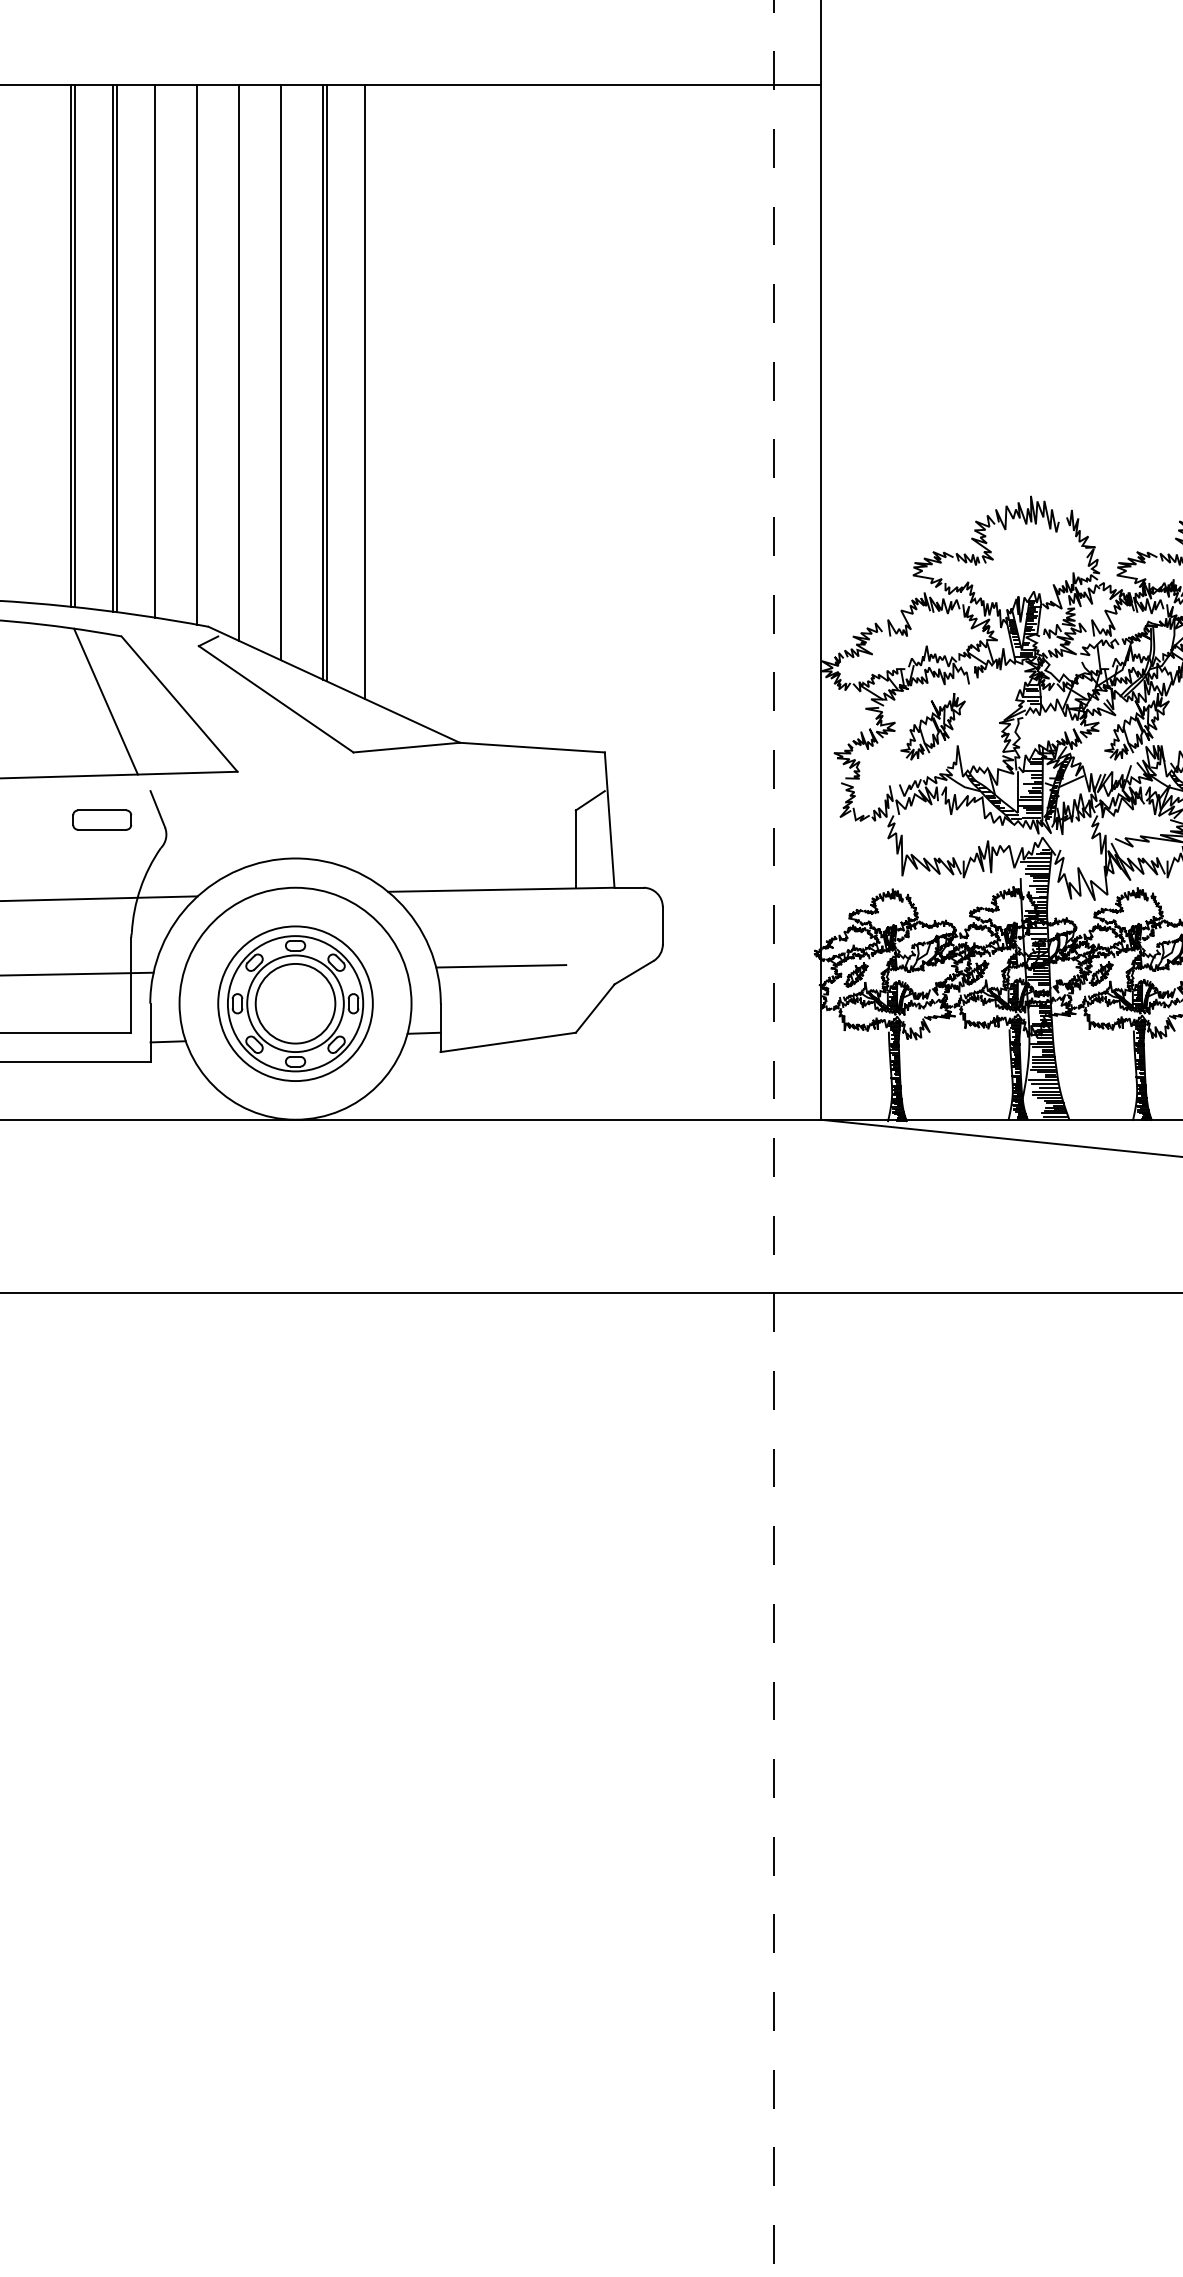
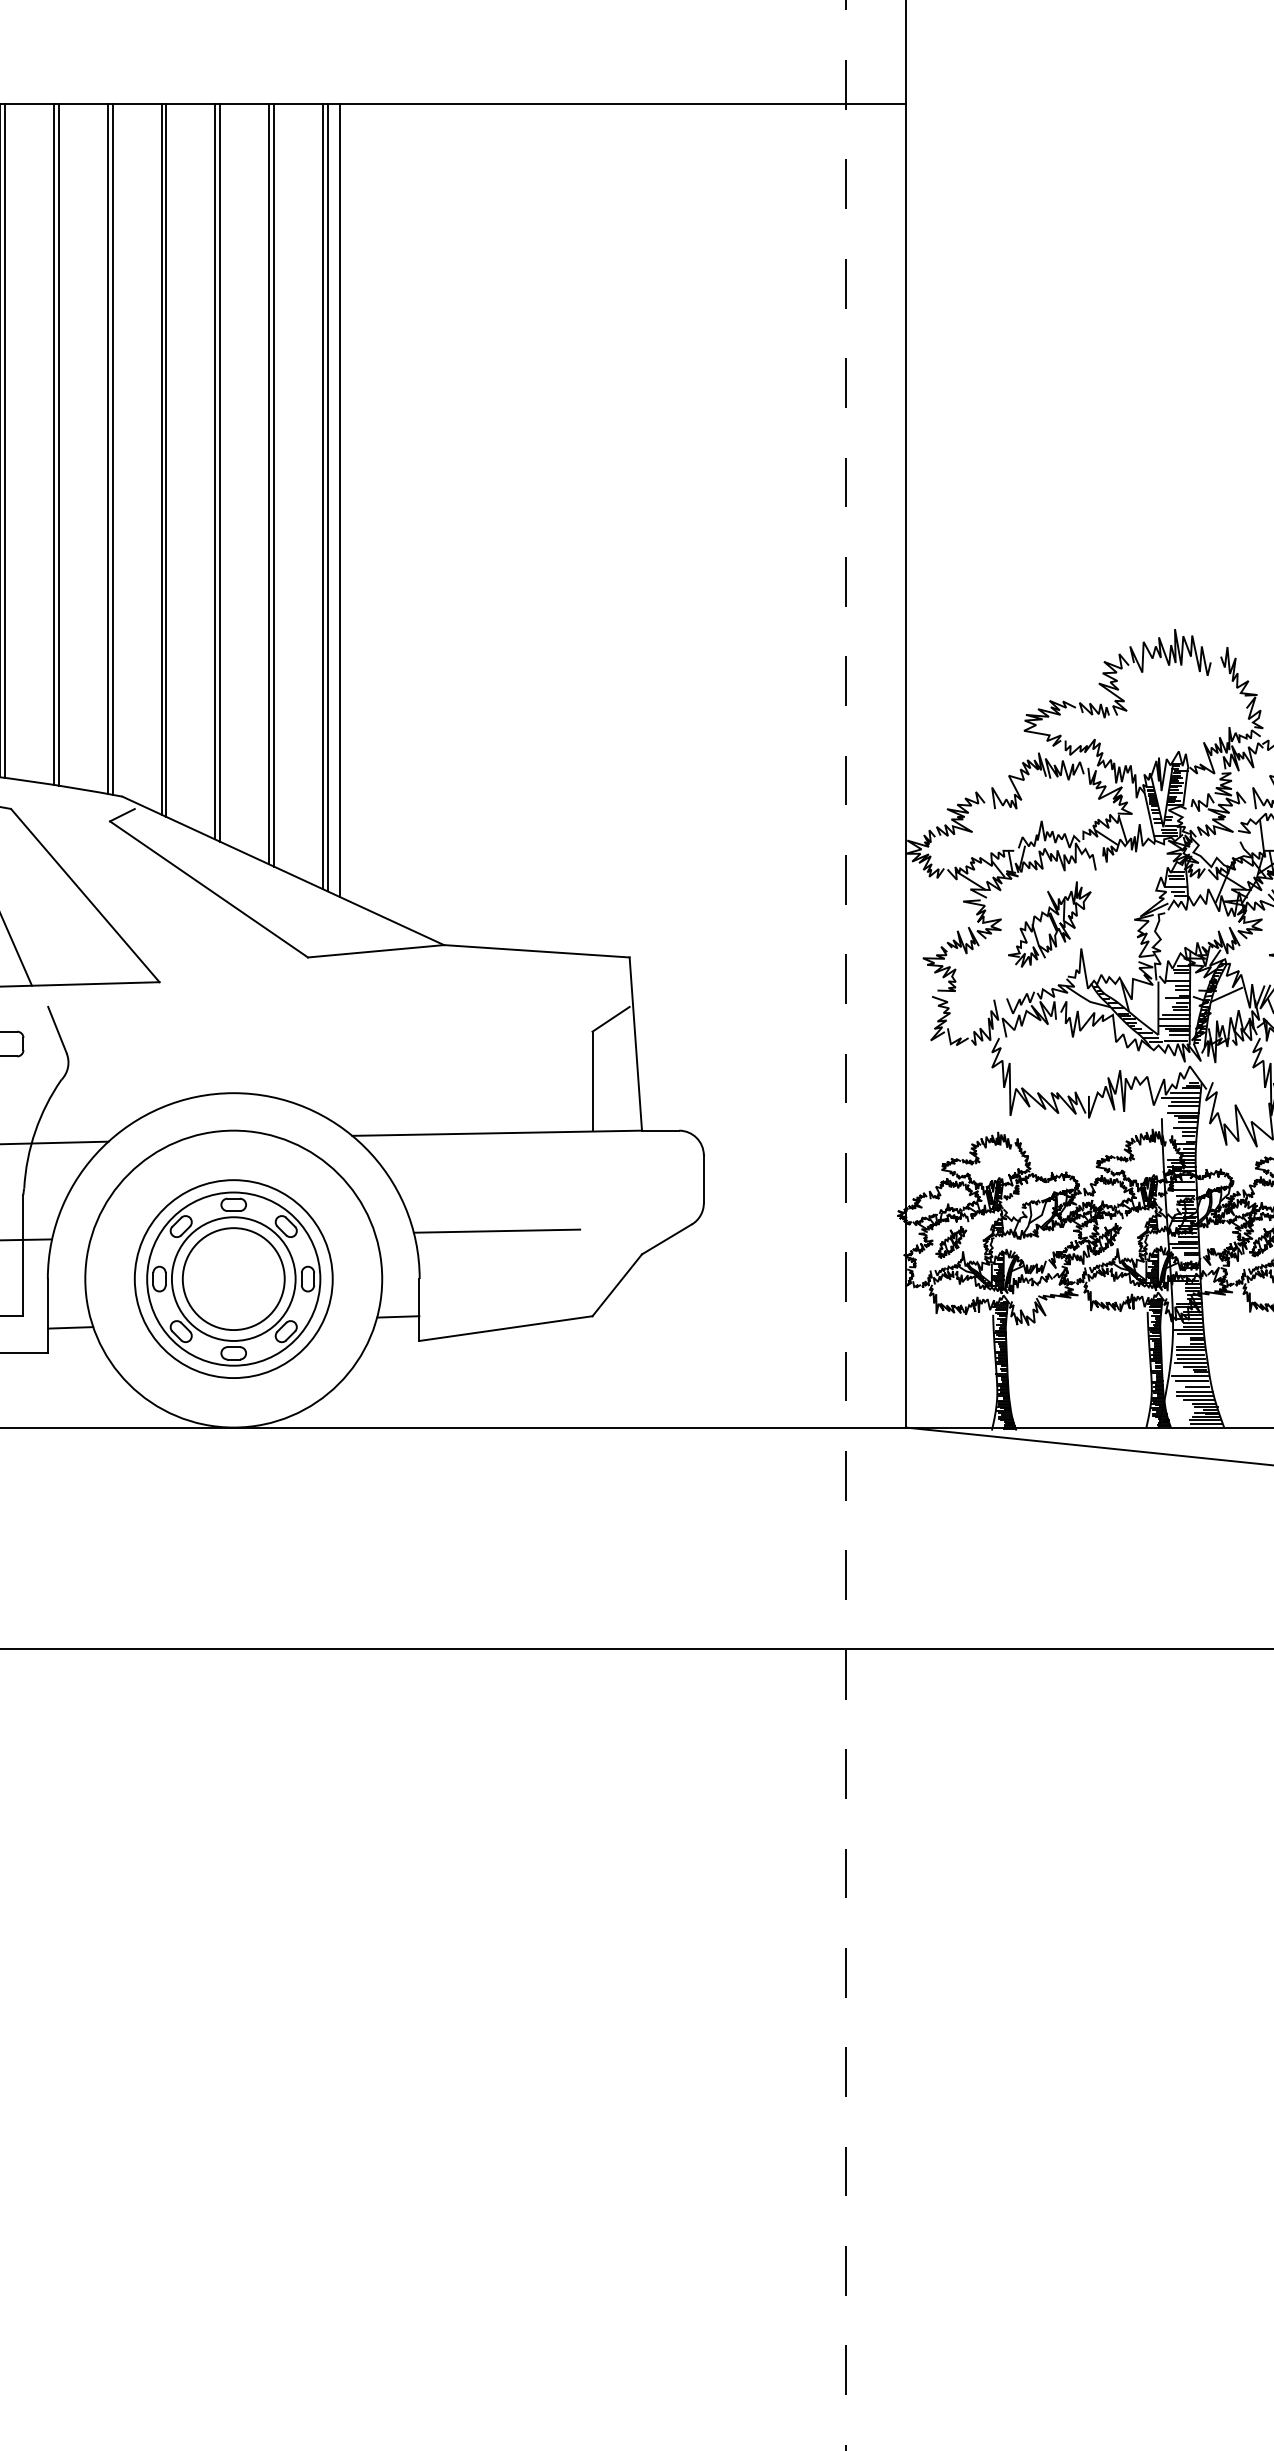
line: (158, 351) -> (58, 444), added
line: (200, 355) -> (112, 449), added
line: (242, 363) -> (165, 459), added
line: (284, 373) -> (219, 472), added
line: (368, 392) -> (327, 496), added
line: (378, 395) -> (339, 500), added

